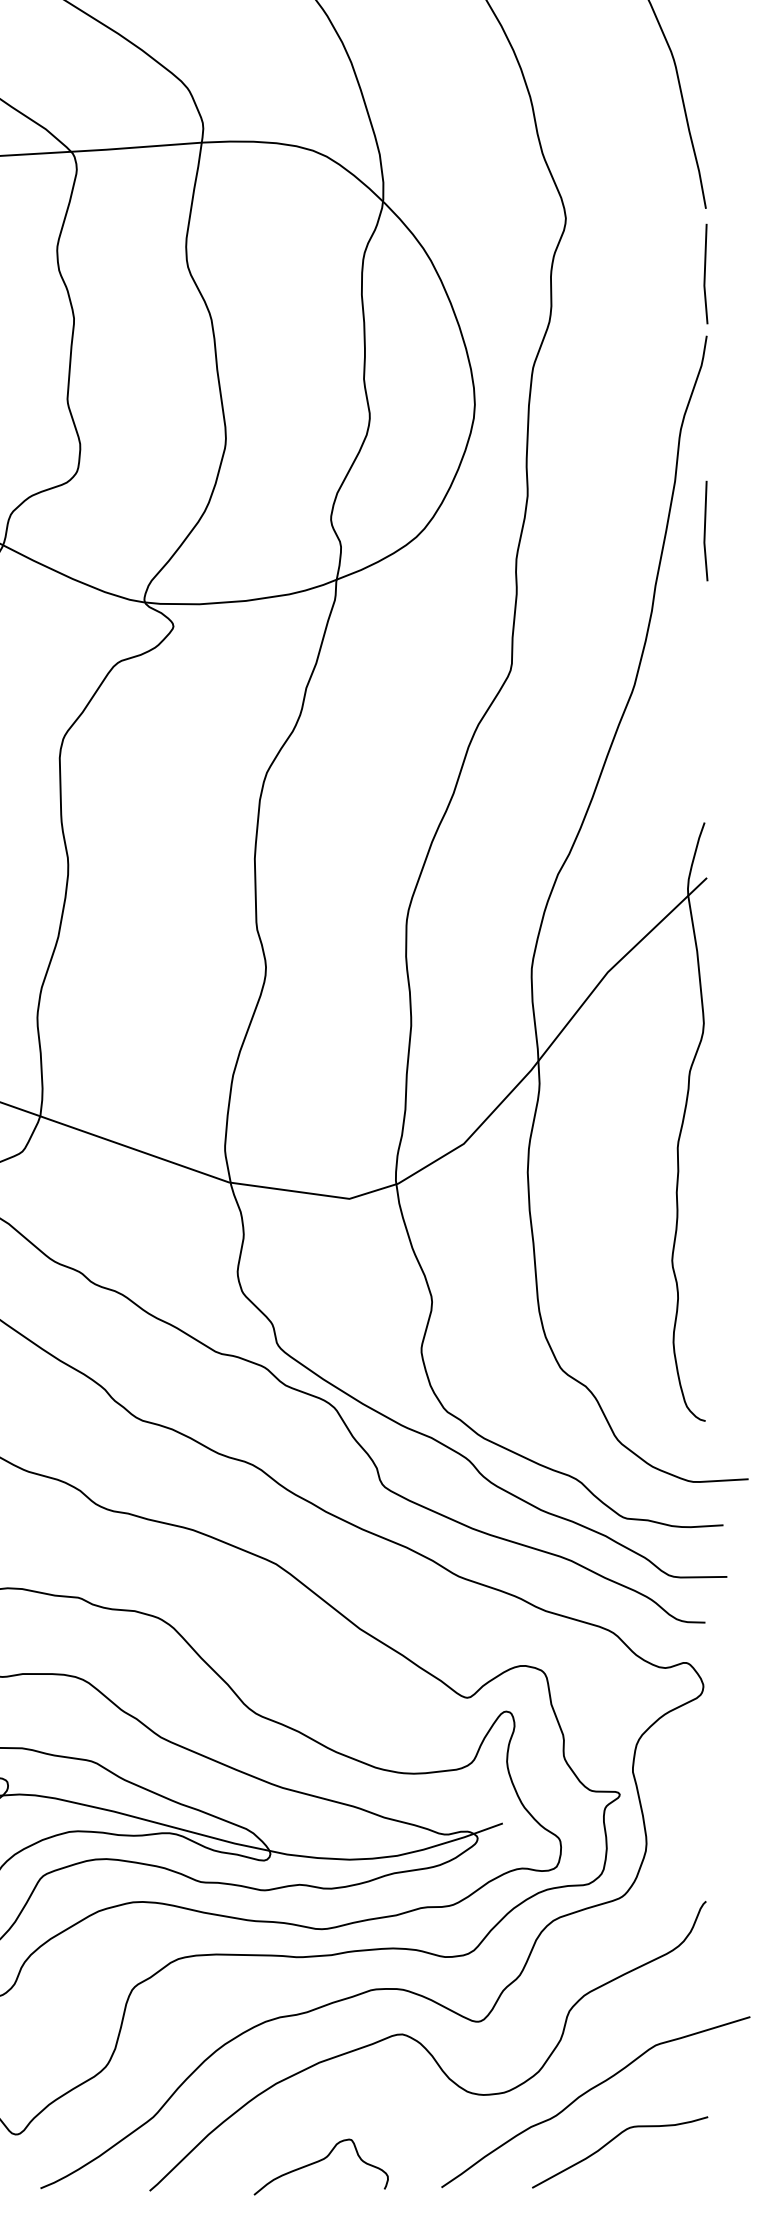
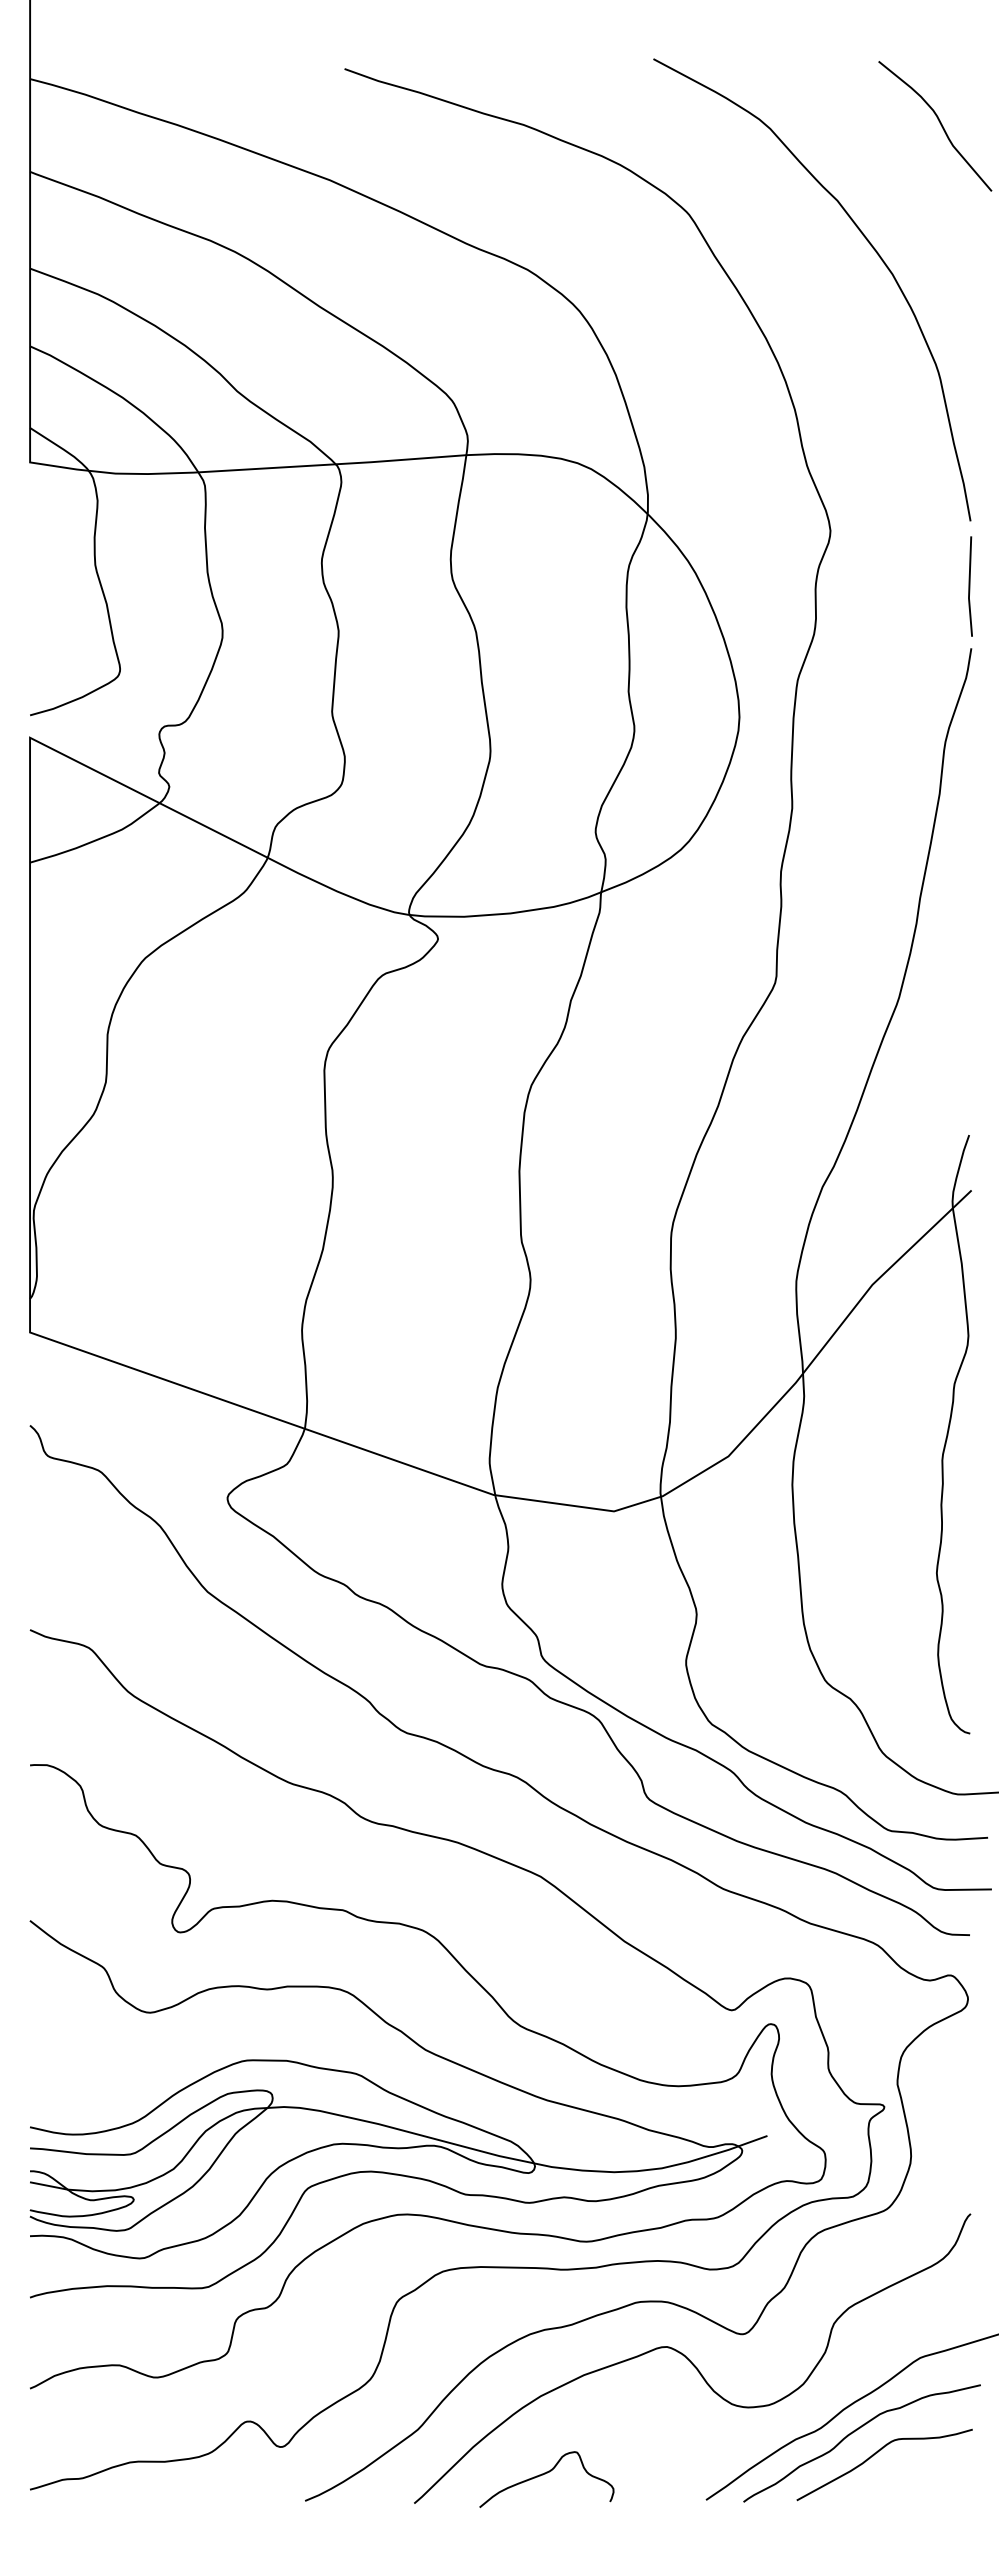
line: (705, 530) -> (970, 843), removed
curve: (589, 2119) -> (854, 2432), added
curve: (317, 2162) -> (543, 2475), moved

